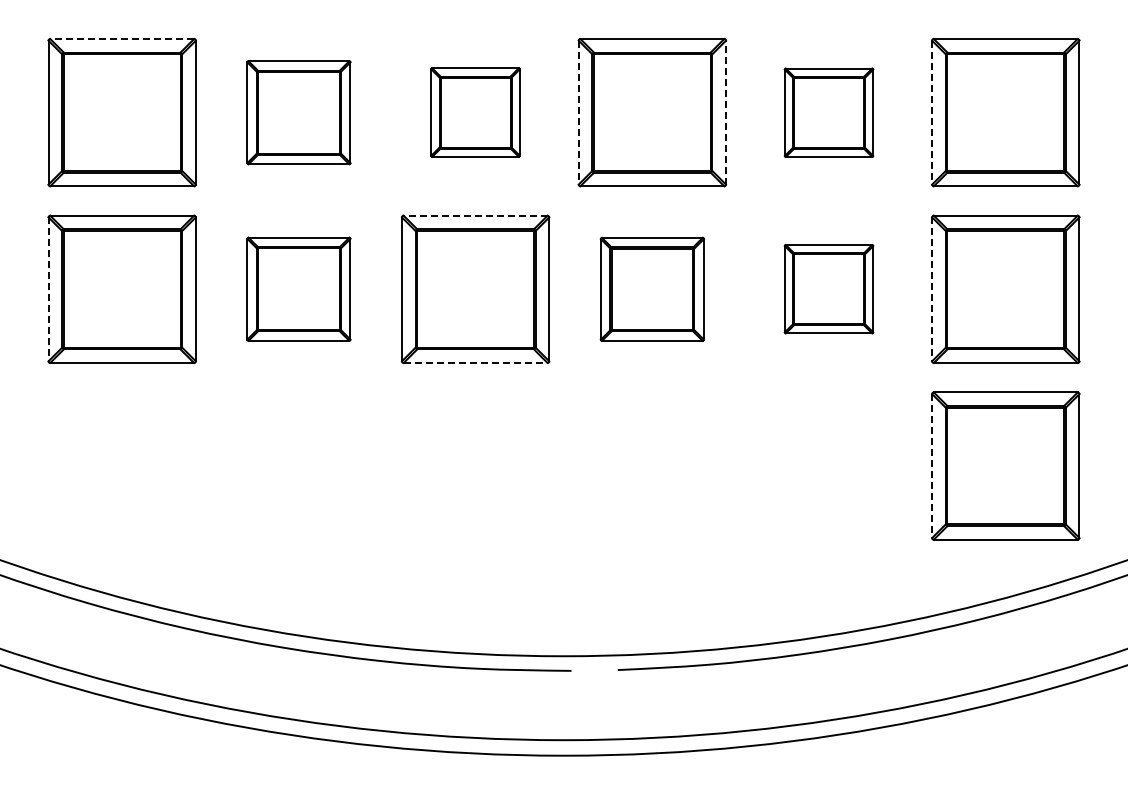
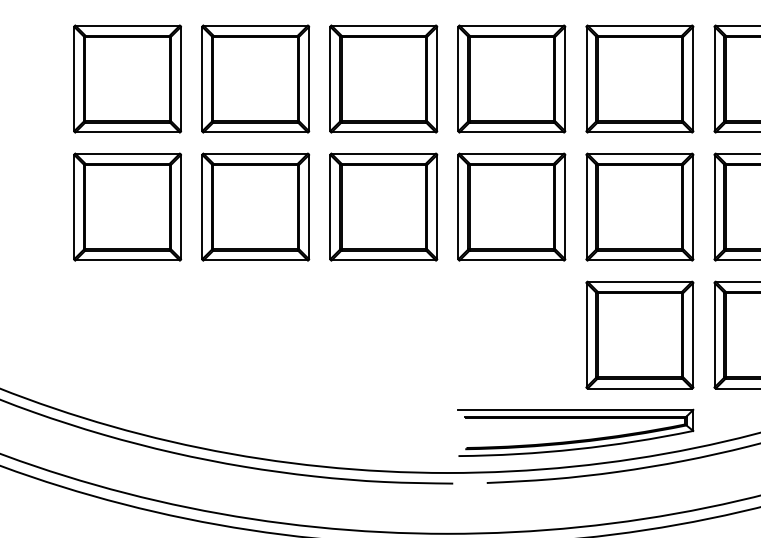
line: (122, 39) -> (127, 26), dashed -> solid
part: (298, 112) -> (255, 78), size x1.43
part: (475, 112) -> (383, 78), size x1.67
line: (578, 112) -> (458, 78), dashed -> solid
line: (725, 112) -> (564, 78), dashed -> solid
part: (828, 112) -> (639, 78), size x1.67
line: (932, 112) -> (714, 78), dashed -> solid
line: (475, 215) -> (383, 153), dashed -> solid
part: (298, 288) -> (255, 206), size x1.43
part: (828, 288) -> (639, 206), size x1.67
line: (48, 289) -> (74, 207), dashed -> solid
part: (652, 289) -> (511, 207), size x1.43
line: (932, 289) -> (714, 207), dashed -> solid
line: (475, 363) -> (383, 260), dashed -> solid
part: (828, 465) -> (639, 334), added
line: (932, 466) -> (714, 335), dashed -> solid
part: (740, 611) -> (575, 440), added

